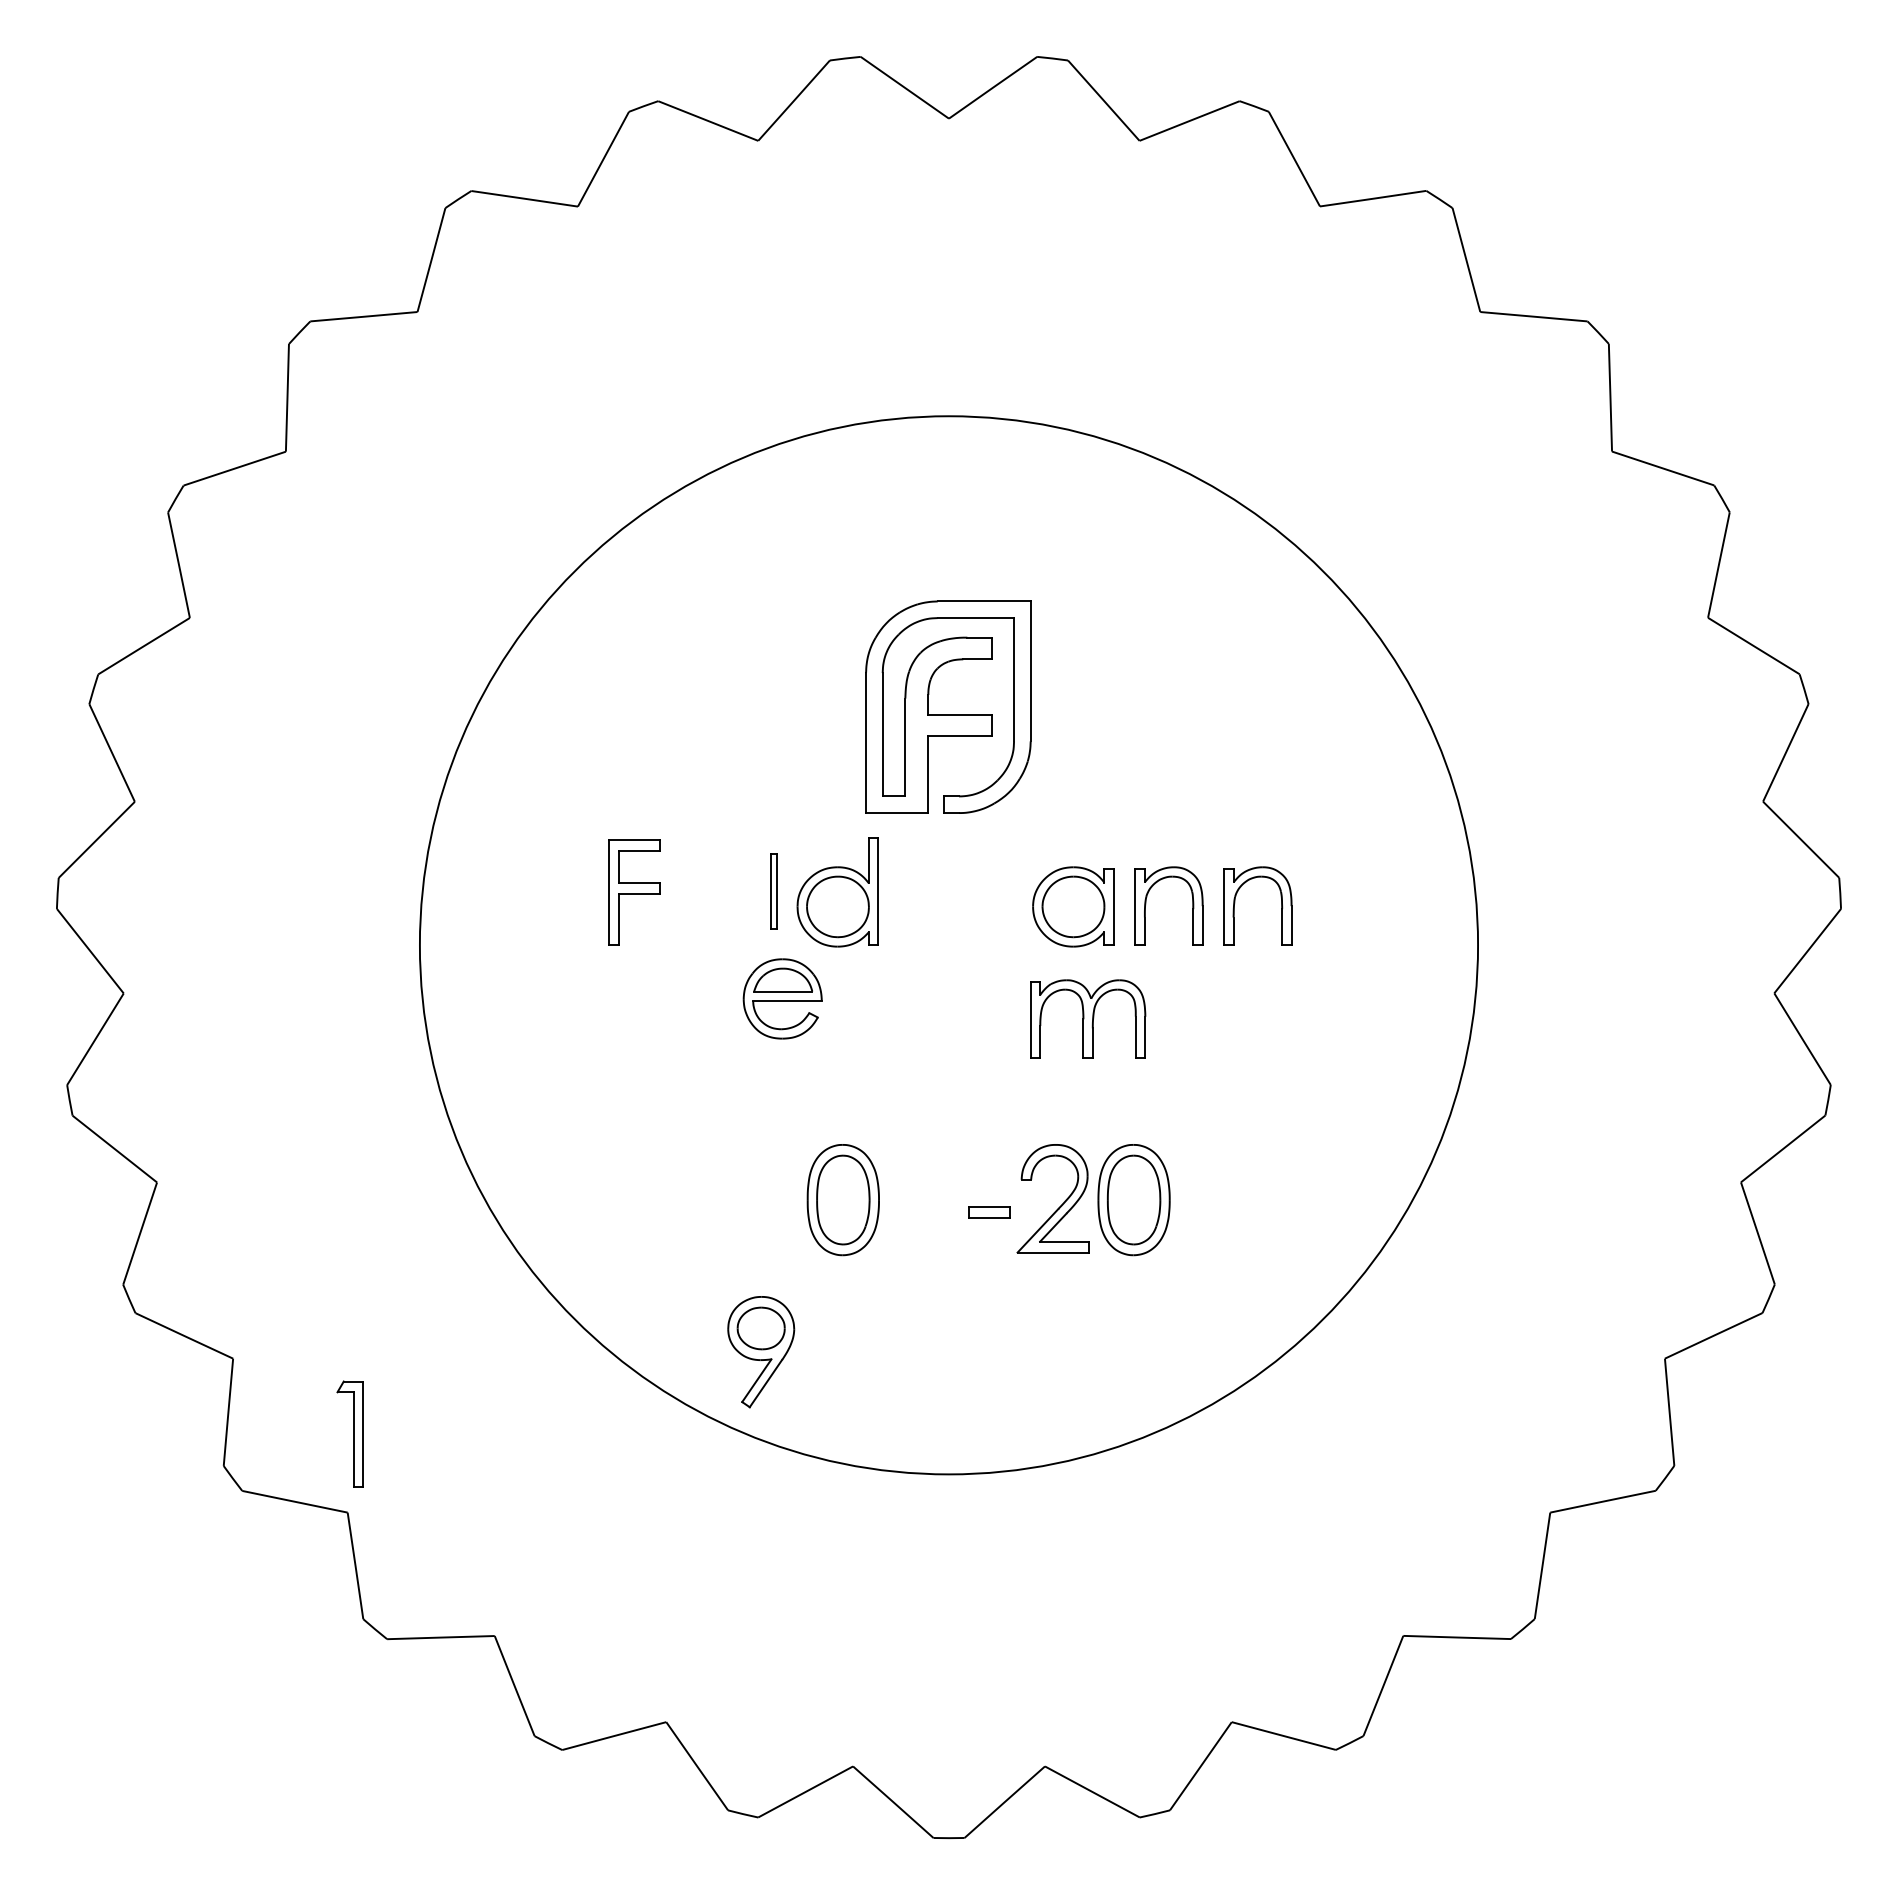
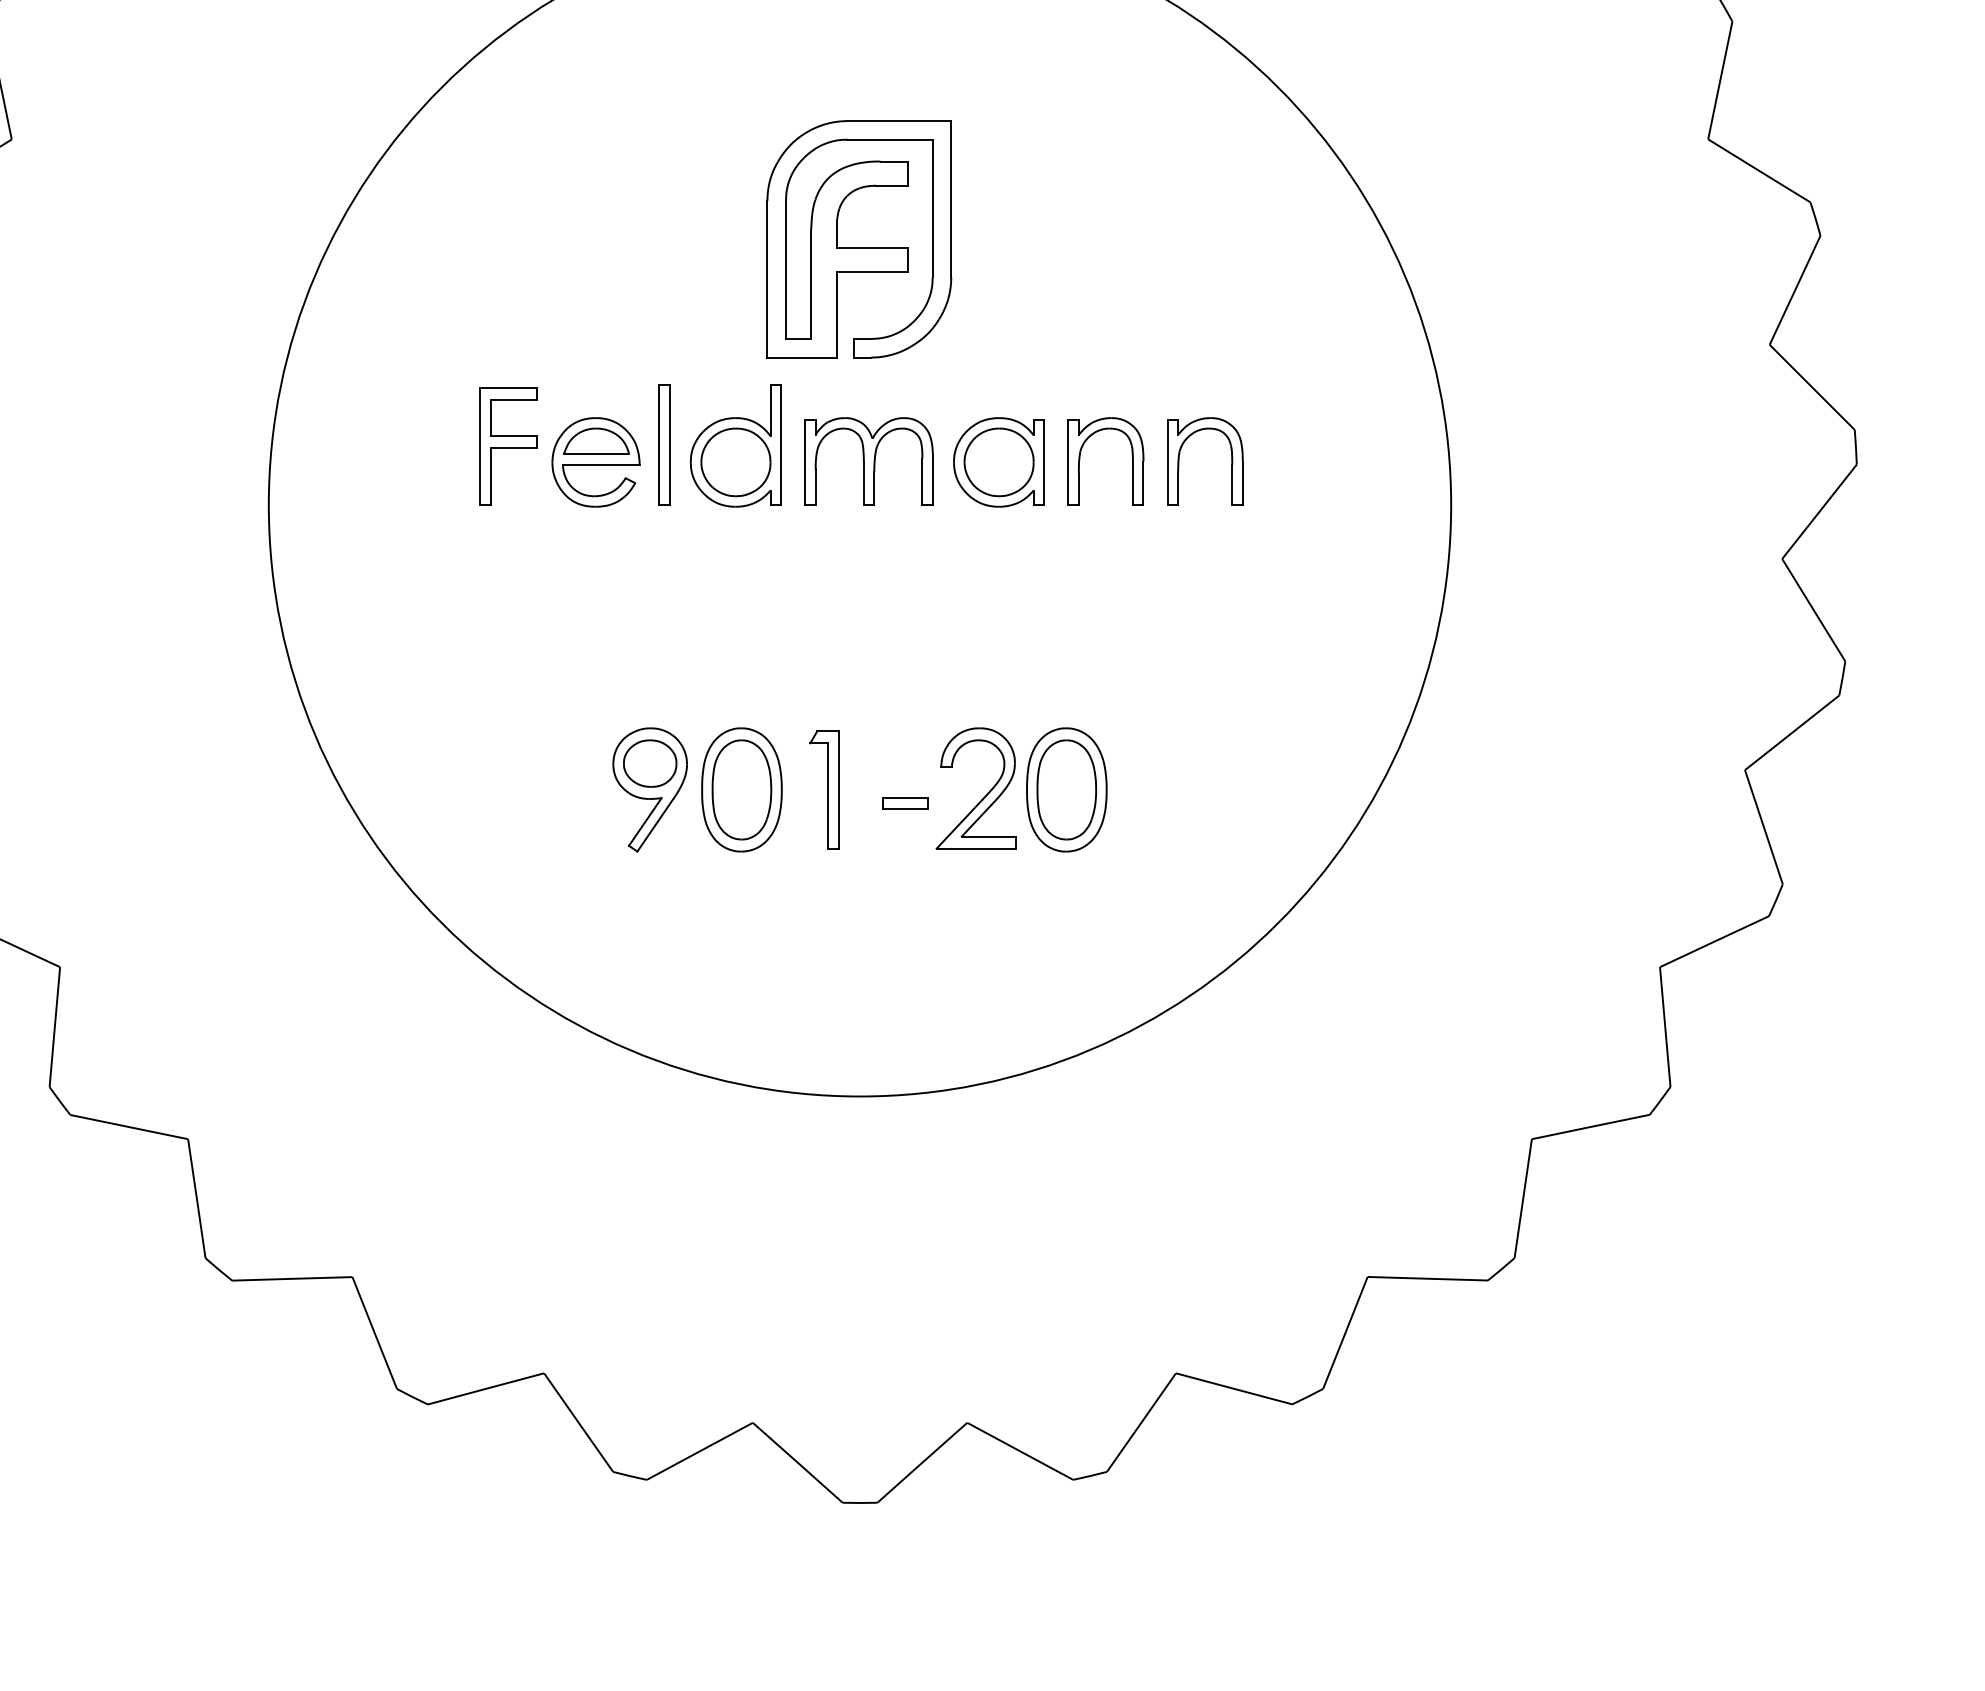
part: (773, 891) -> (663, 445), size x1.43
part: (782, 998) -> (595, 461), moved
part: (1088, 1018) -> (869, 460), moved
part: (761, 1352) -> (650, 790), moved
part: (349, 1433) -> (823, 789), moved

